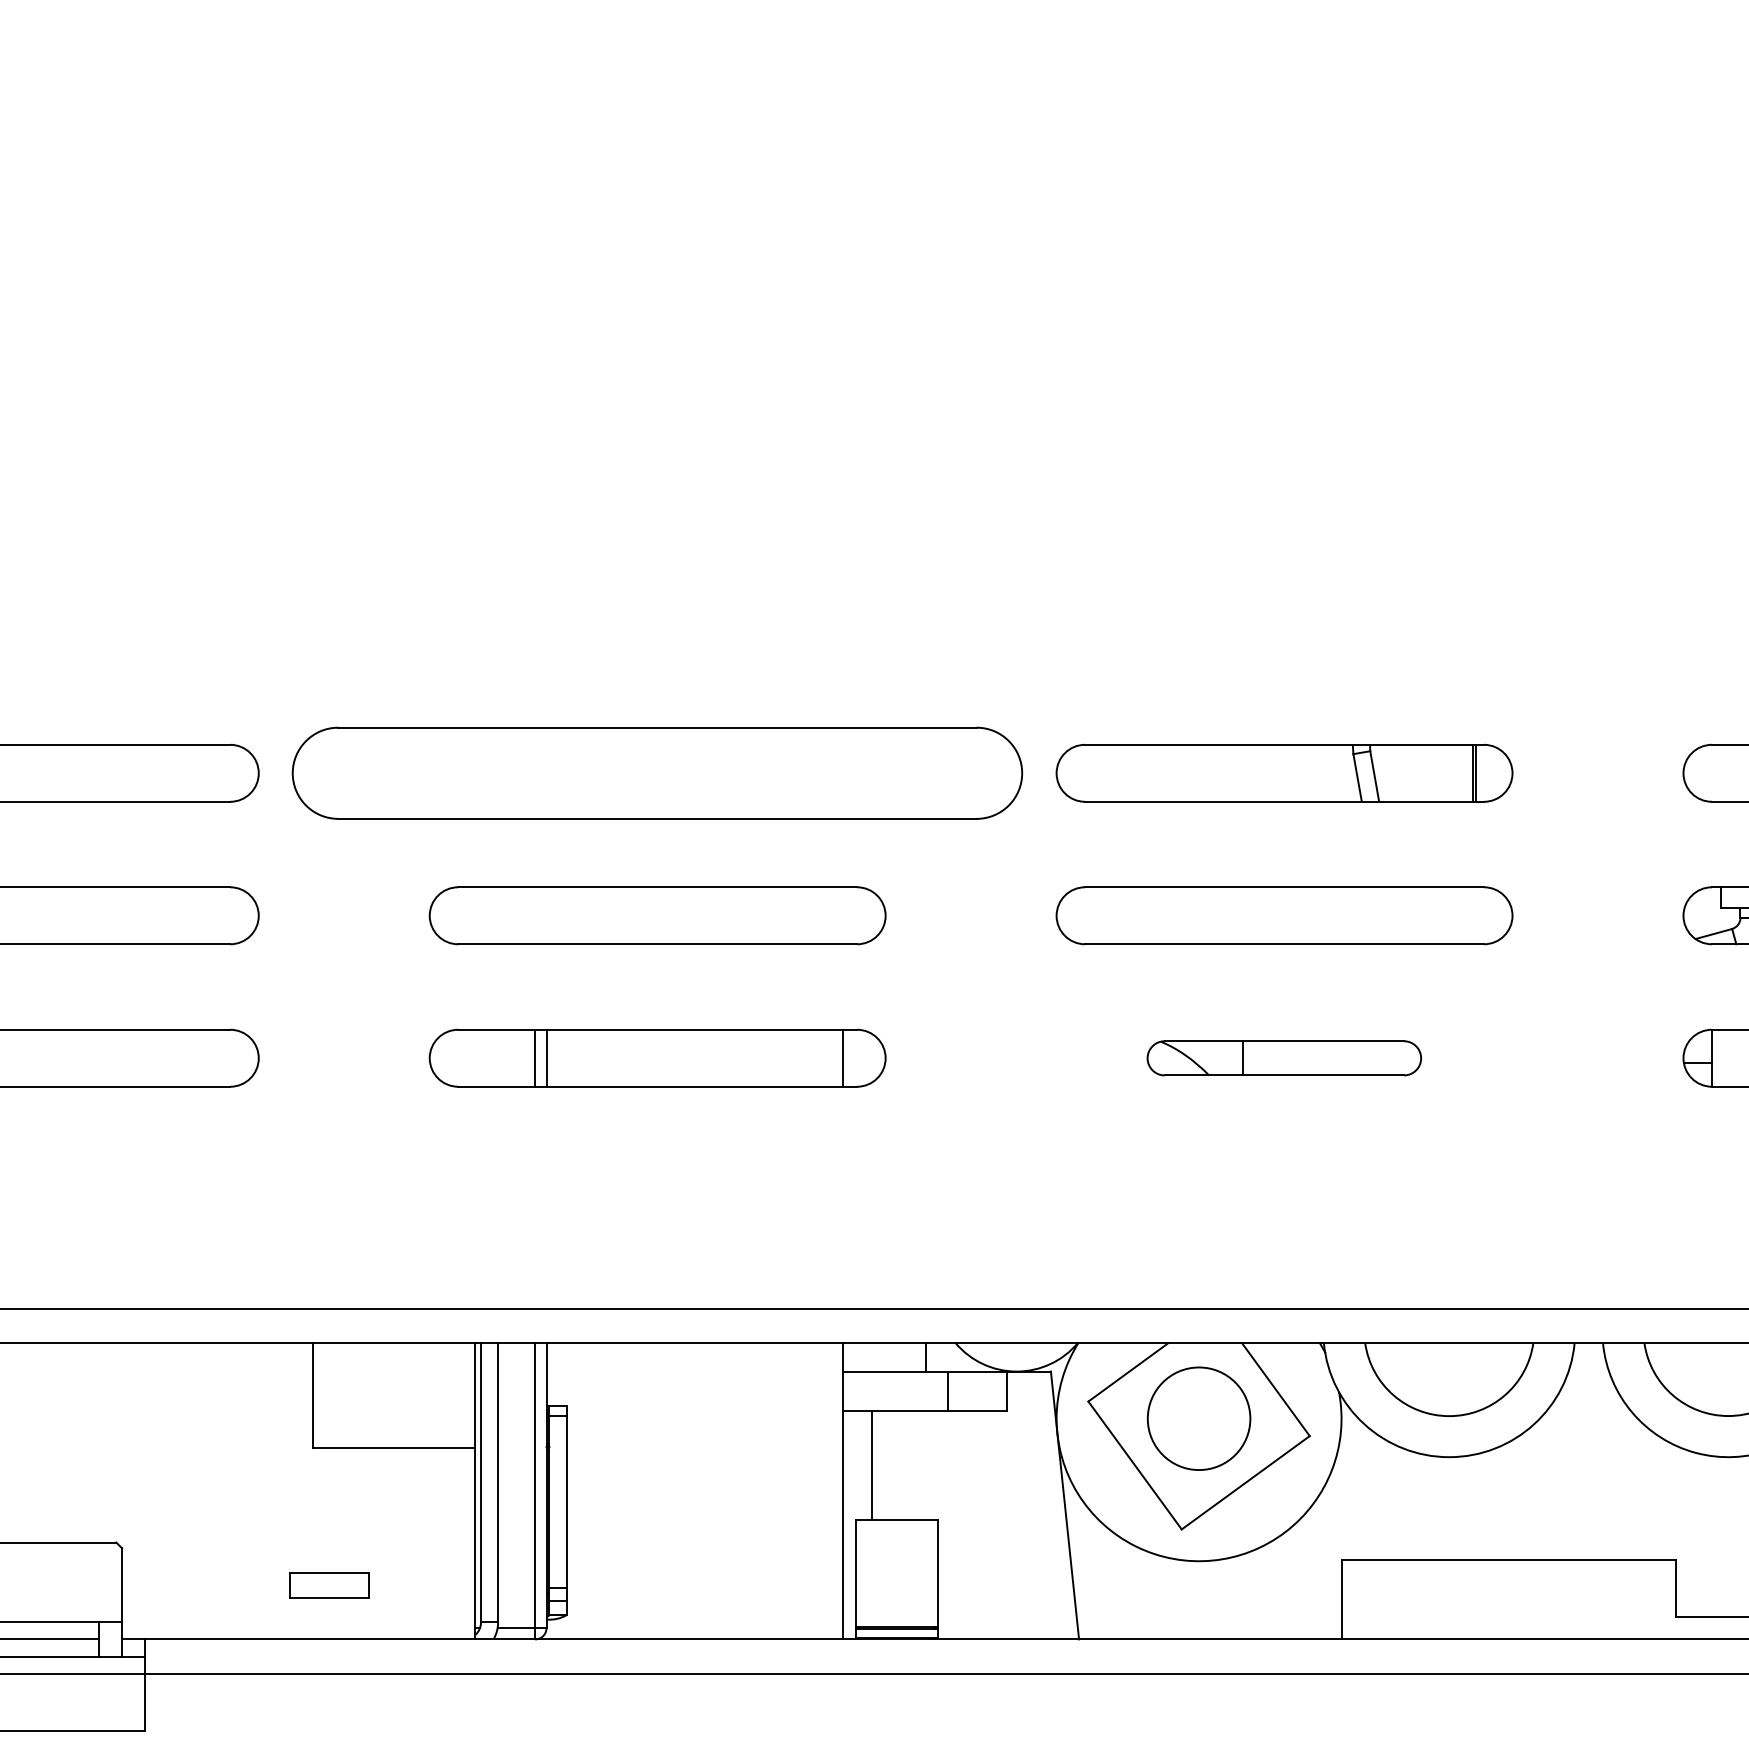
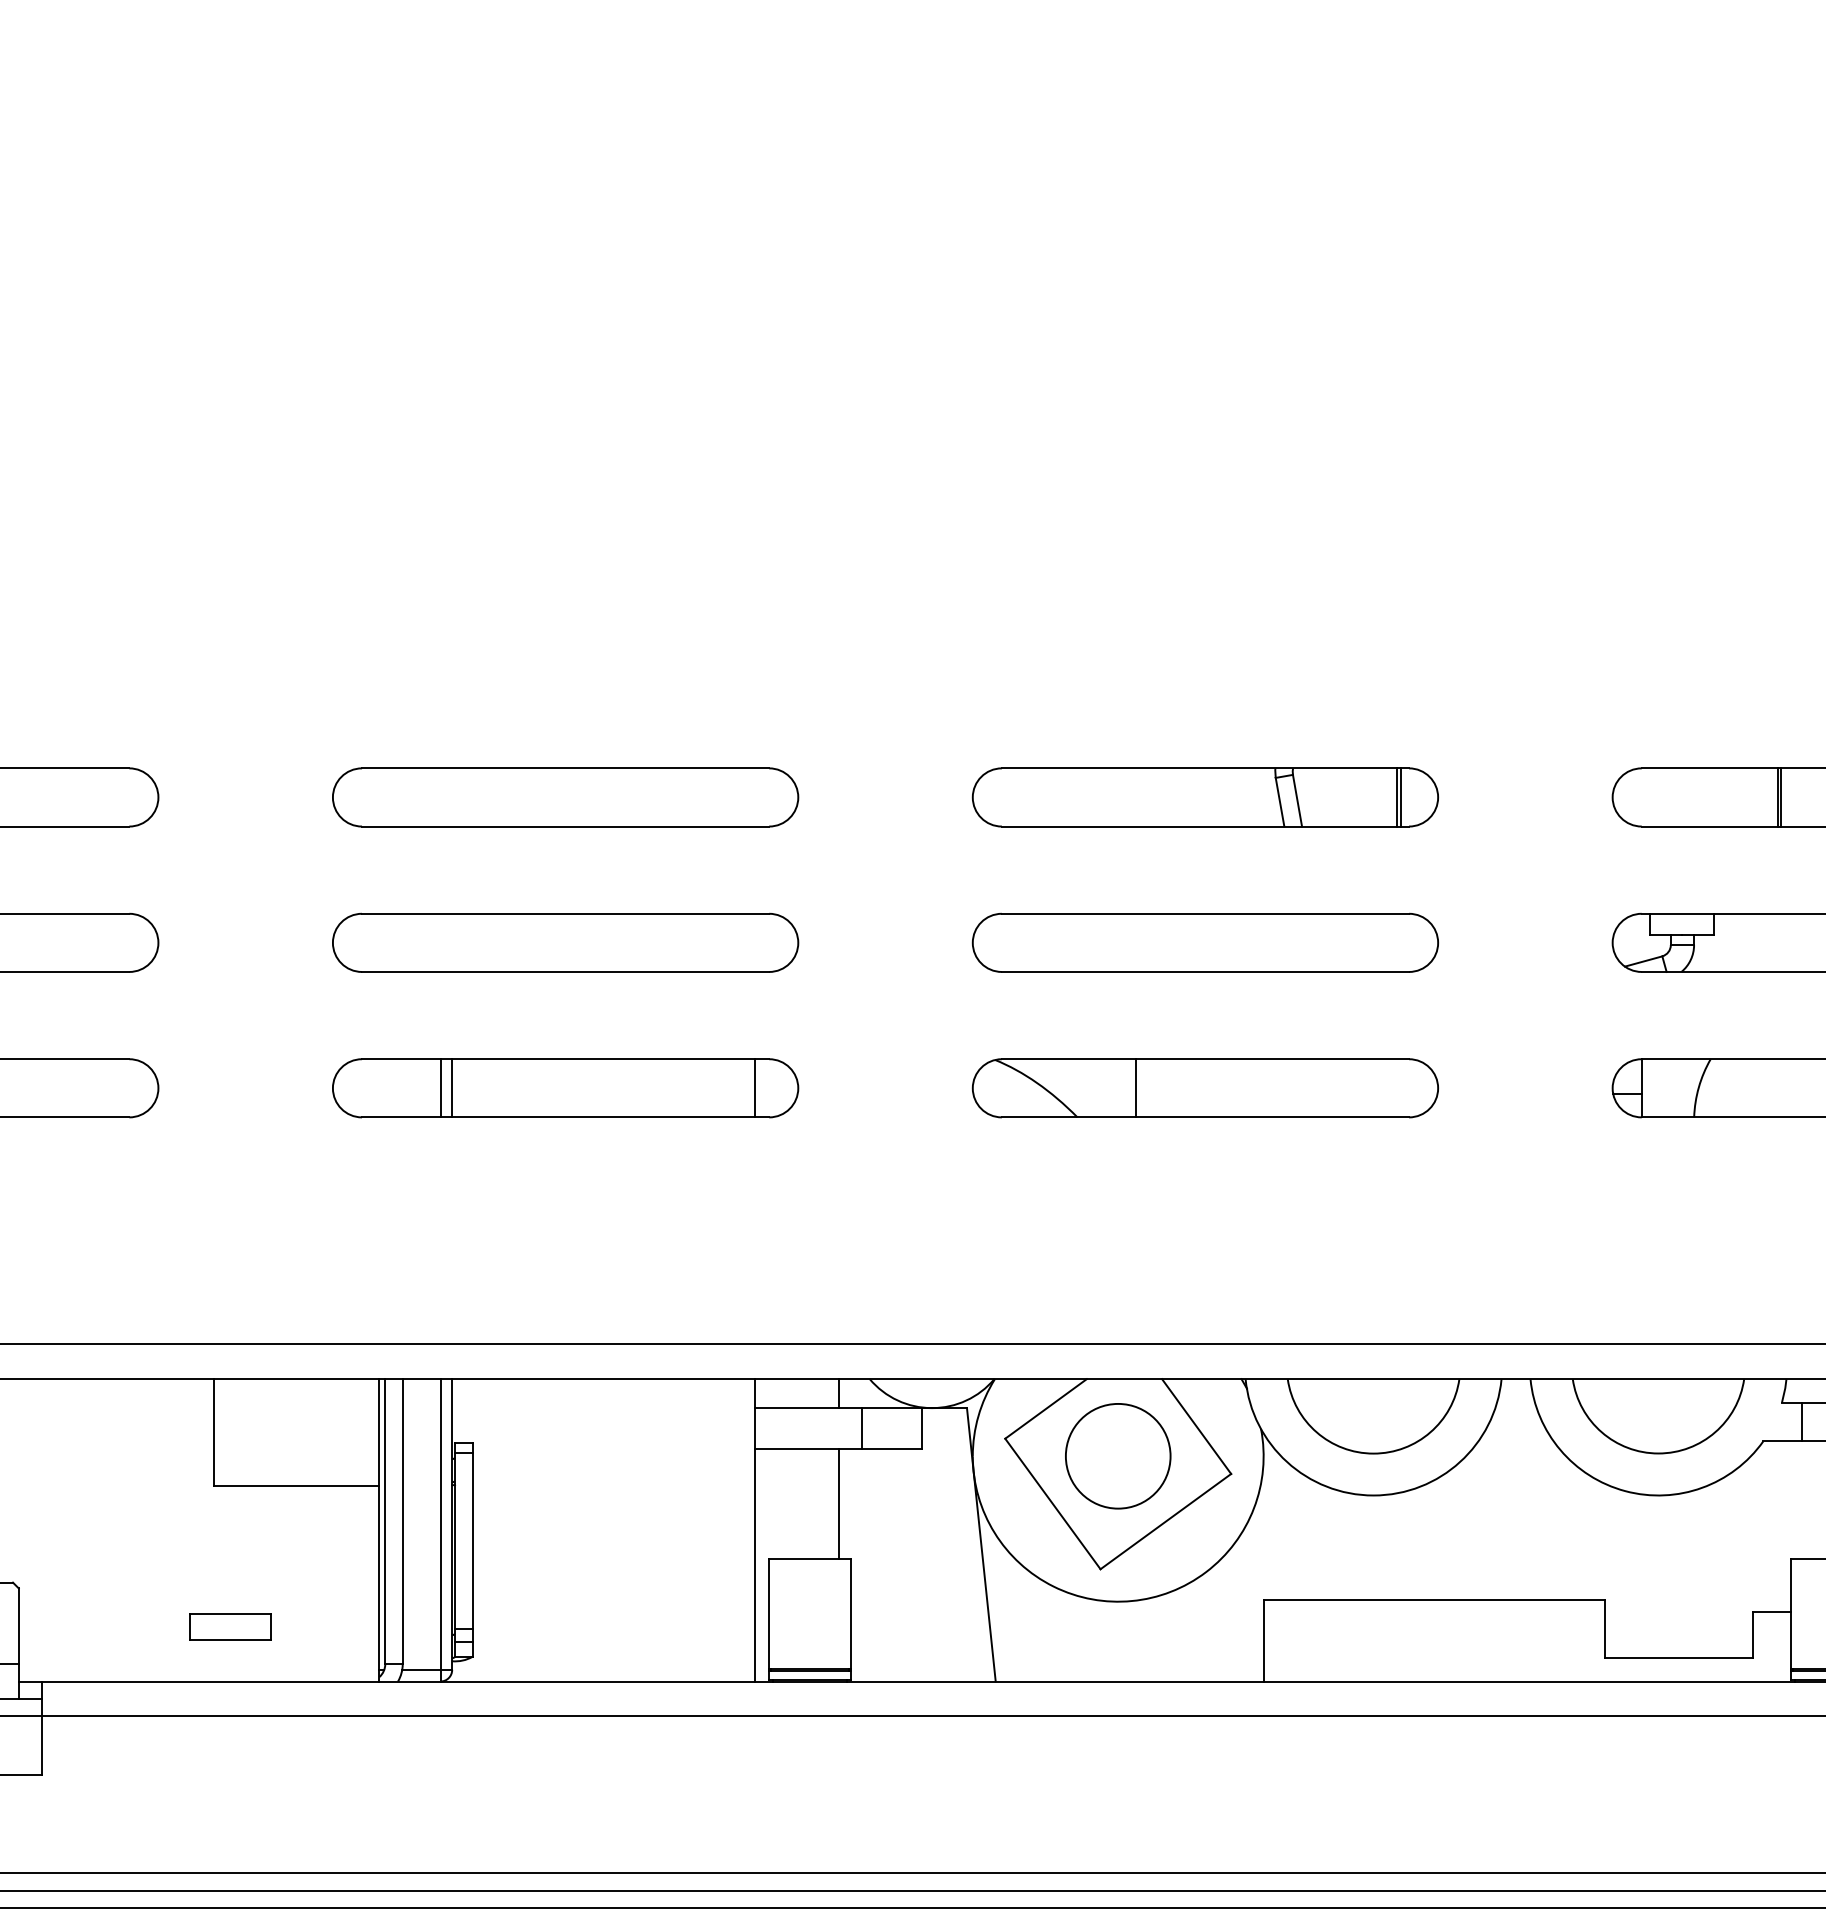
part: (657, 773) -> (565, 797), size x0.62
part: (1283, 1058) -> (1204, 1088), size x1.67
line: (872, 1465) -> (839, 1503), moved

